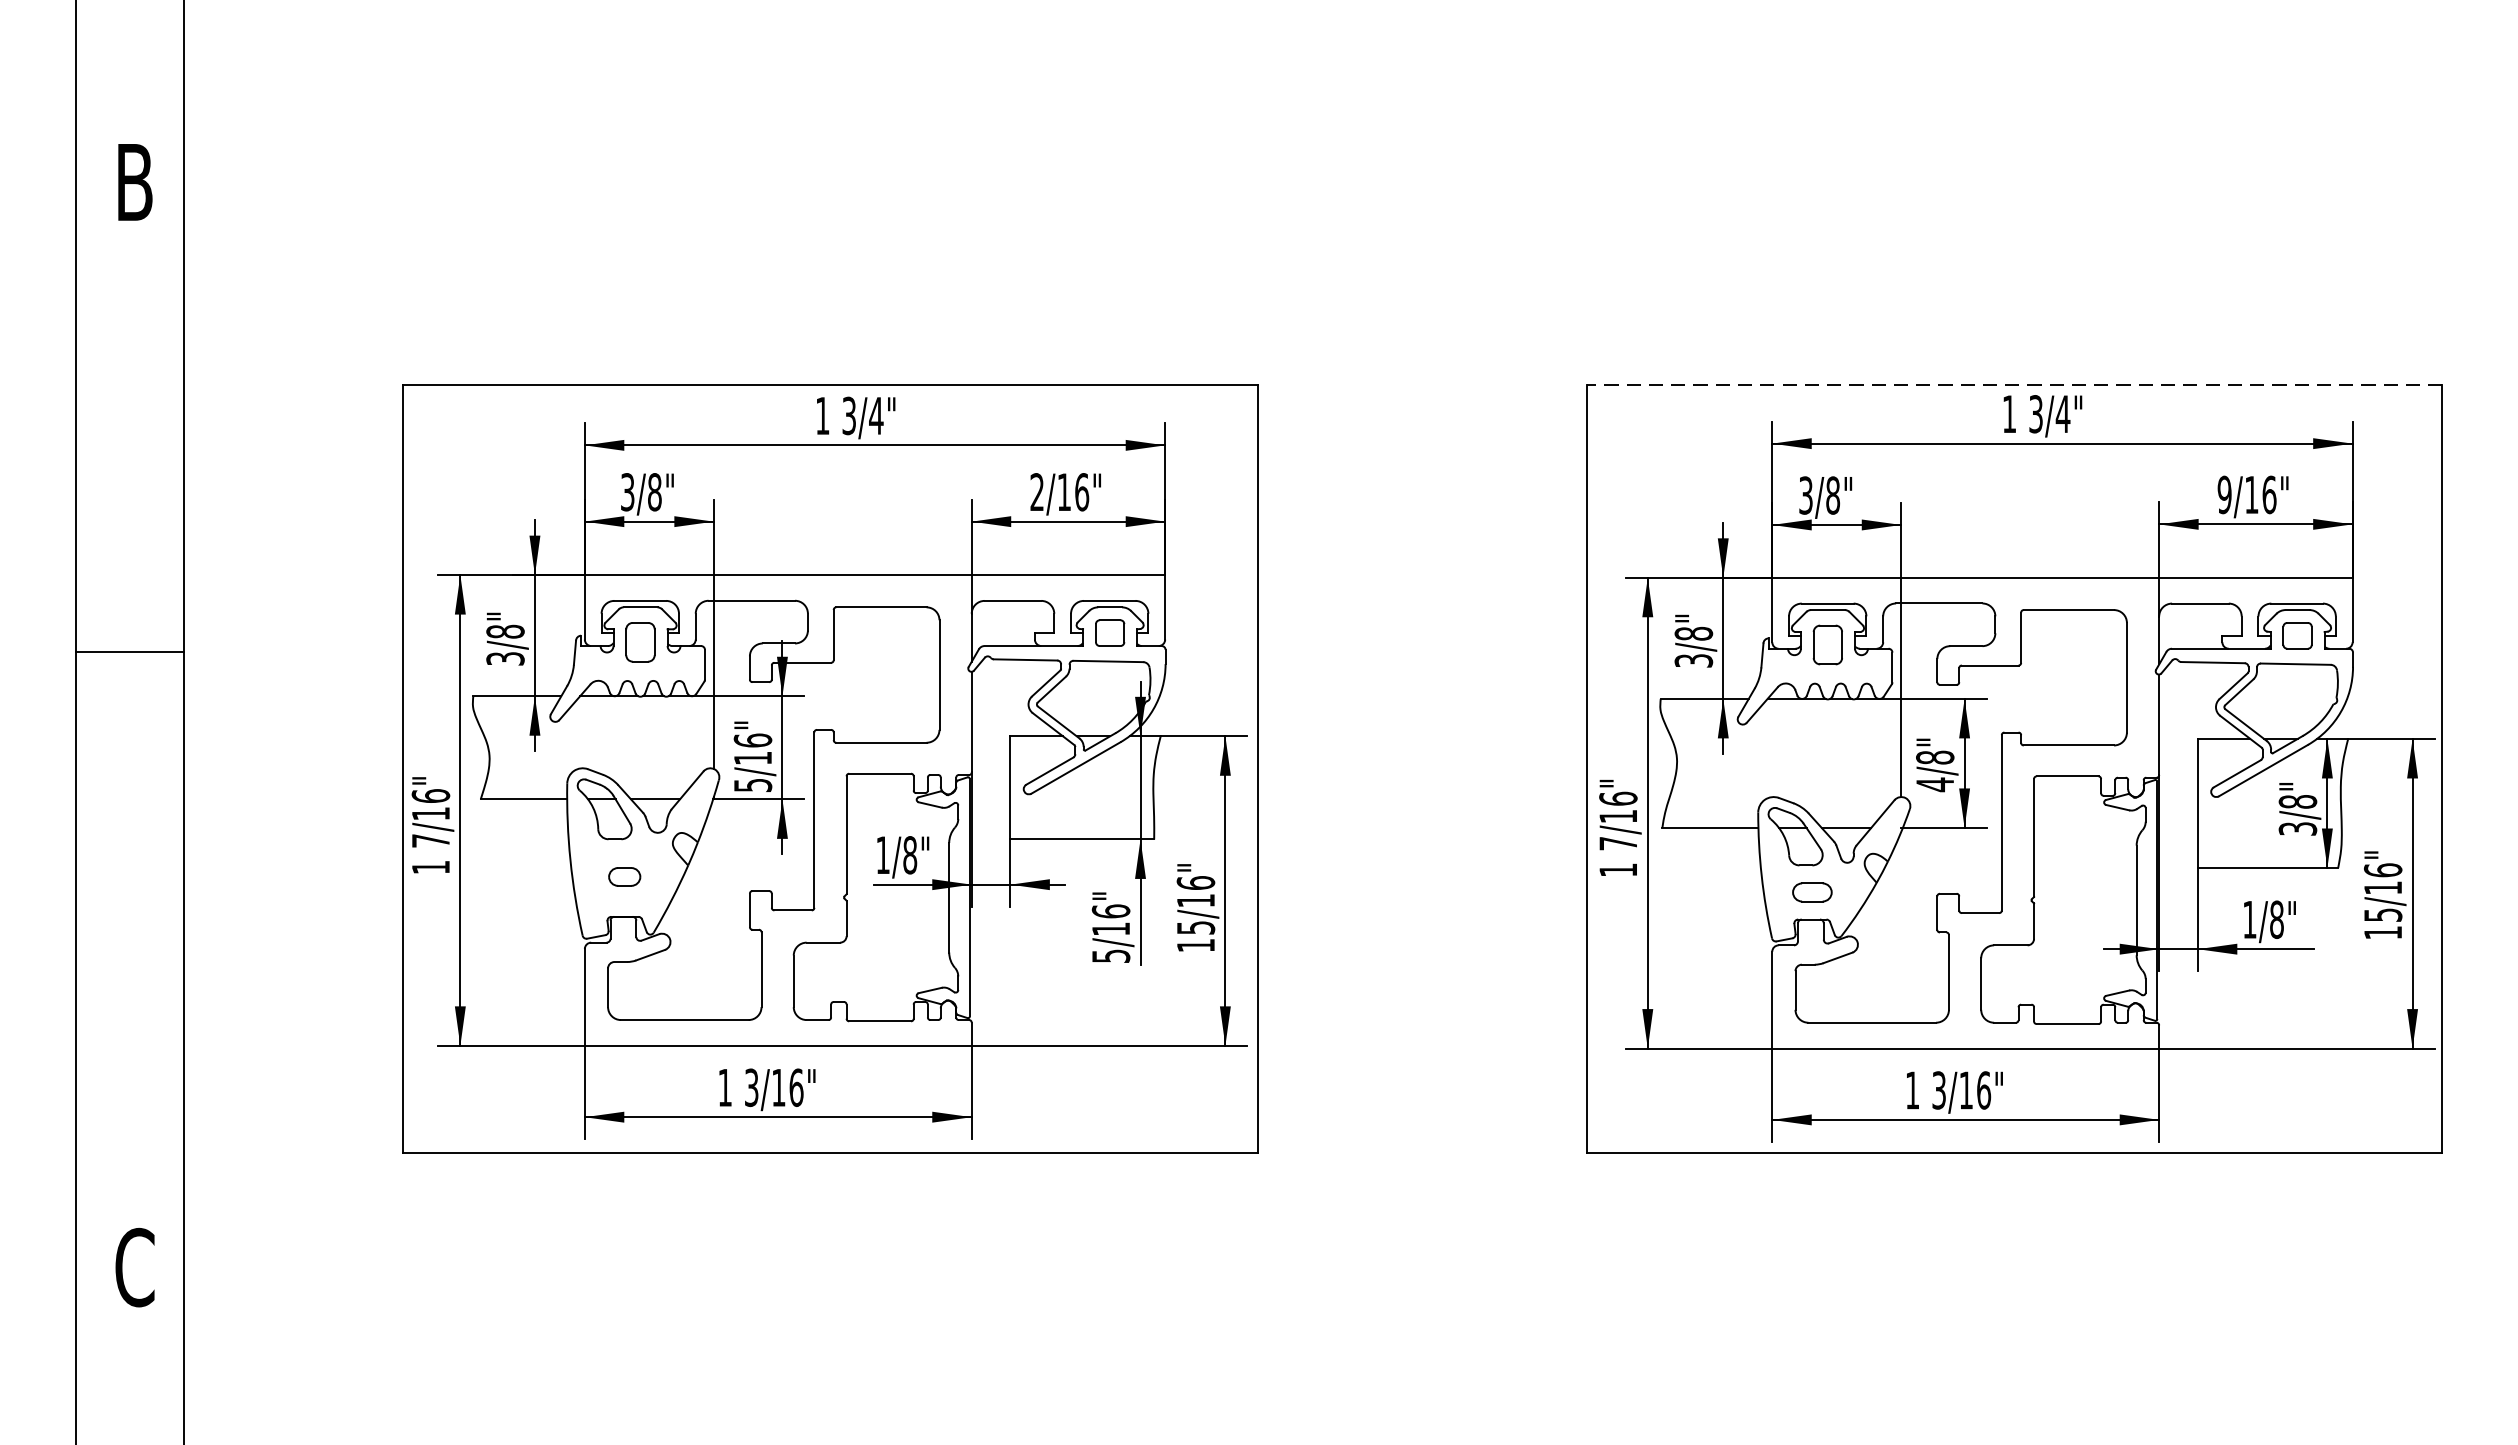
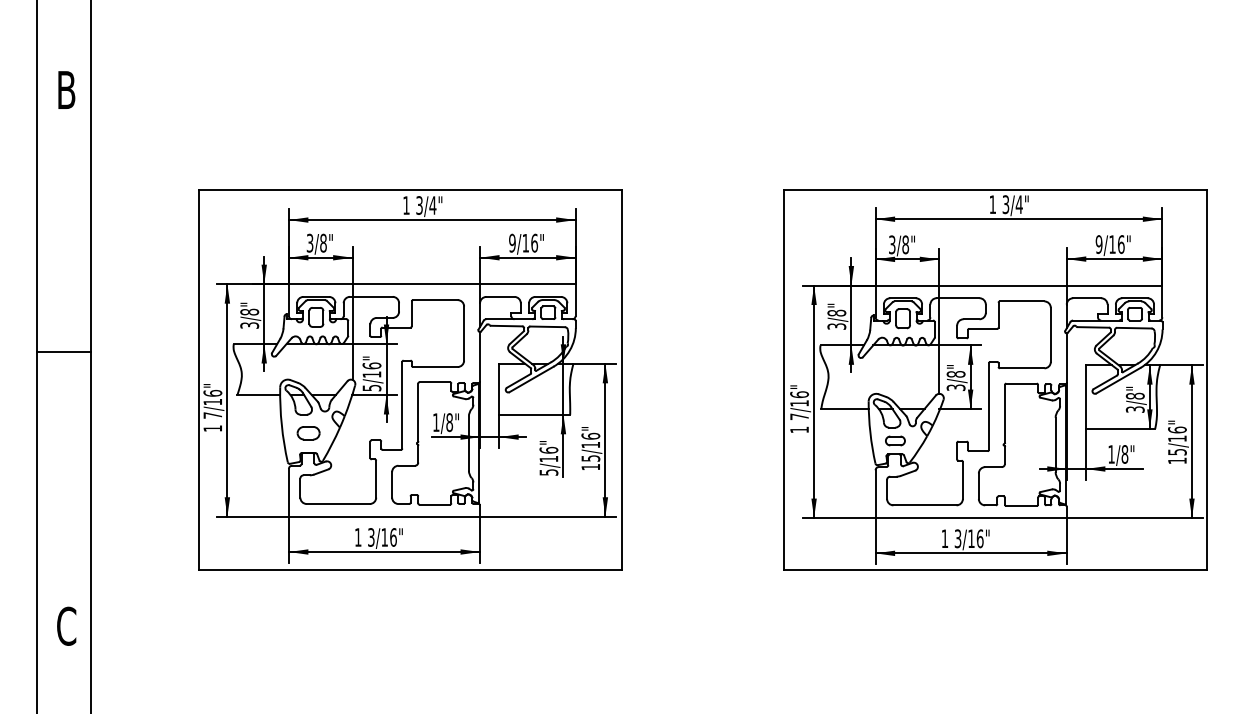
line: (2012, 385) -> (994, 190), dashed -> solid
text: (1037, 490) -> (512, 242), 2/16" -> 9/16"
line: (128, 652) -> (63, 352), moved
text: (1933, 784) -> (955, 387), 4/8" -> 3/8"
part: (624, 877) -> (308, 433), size x1.43

